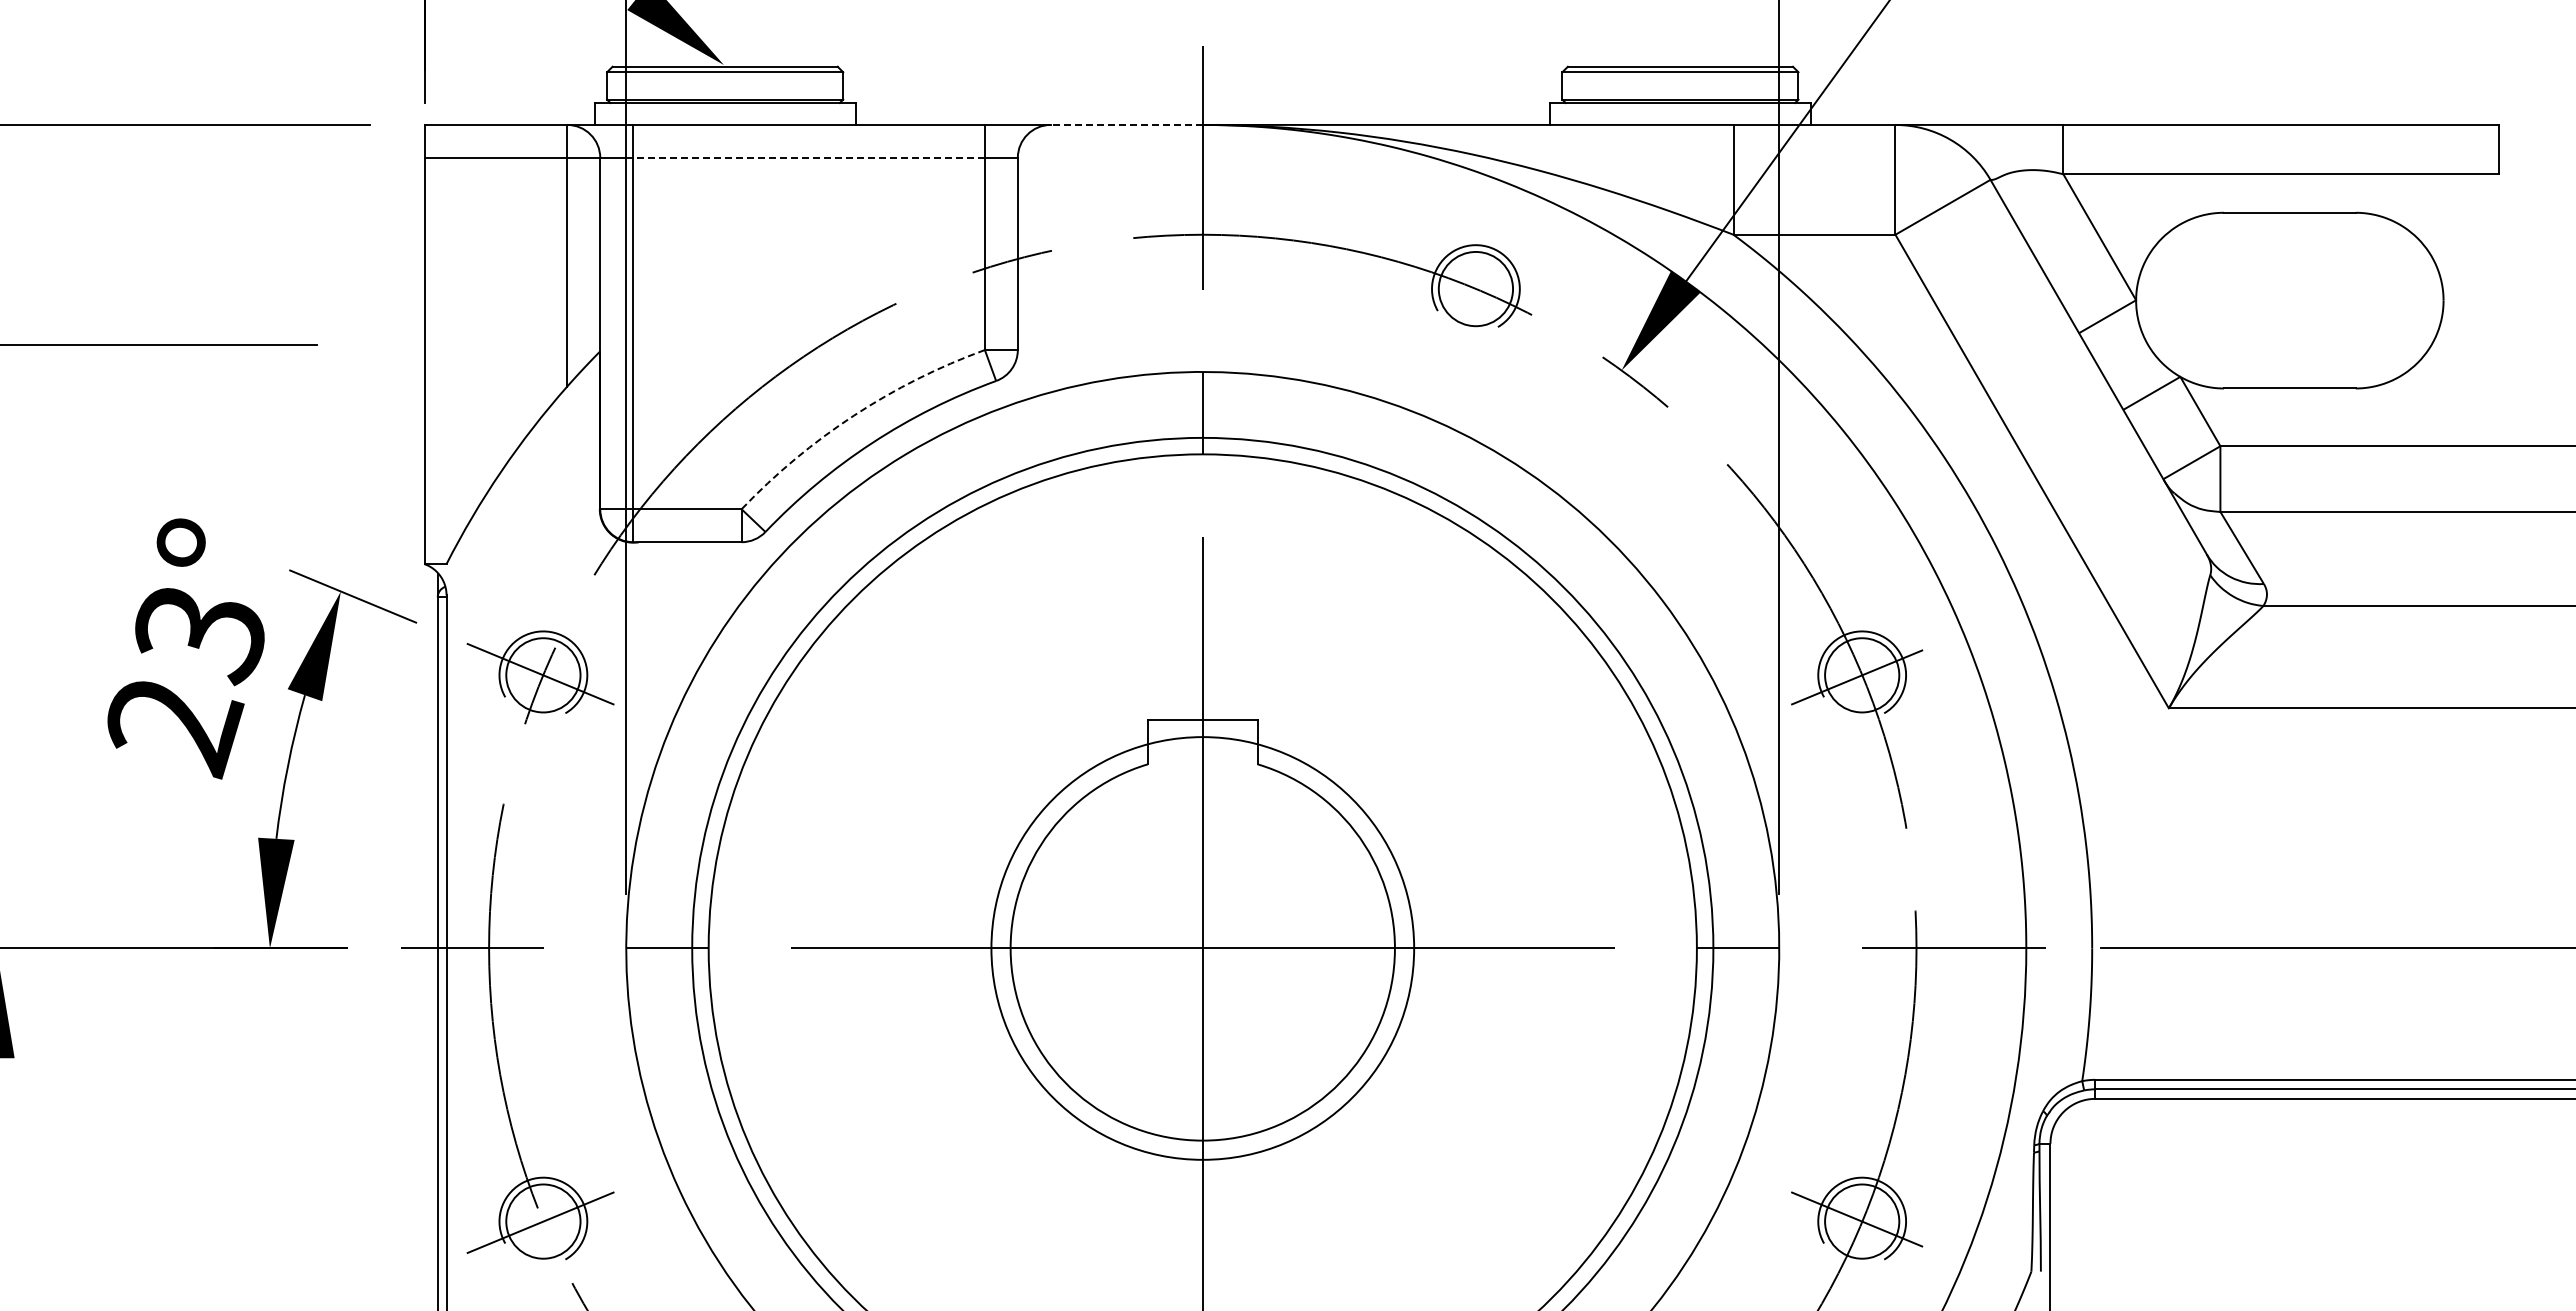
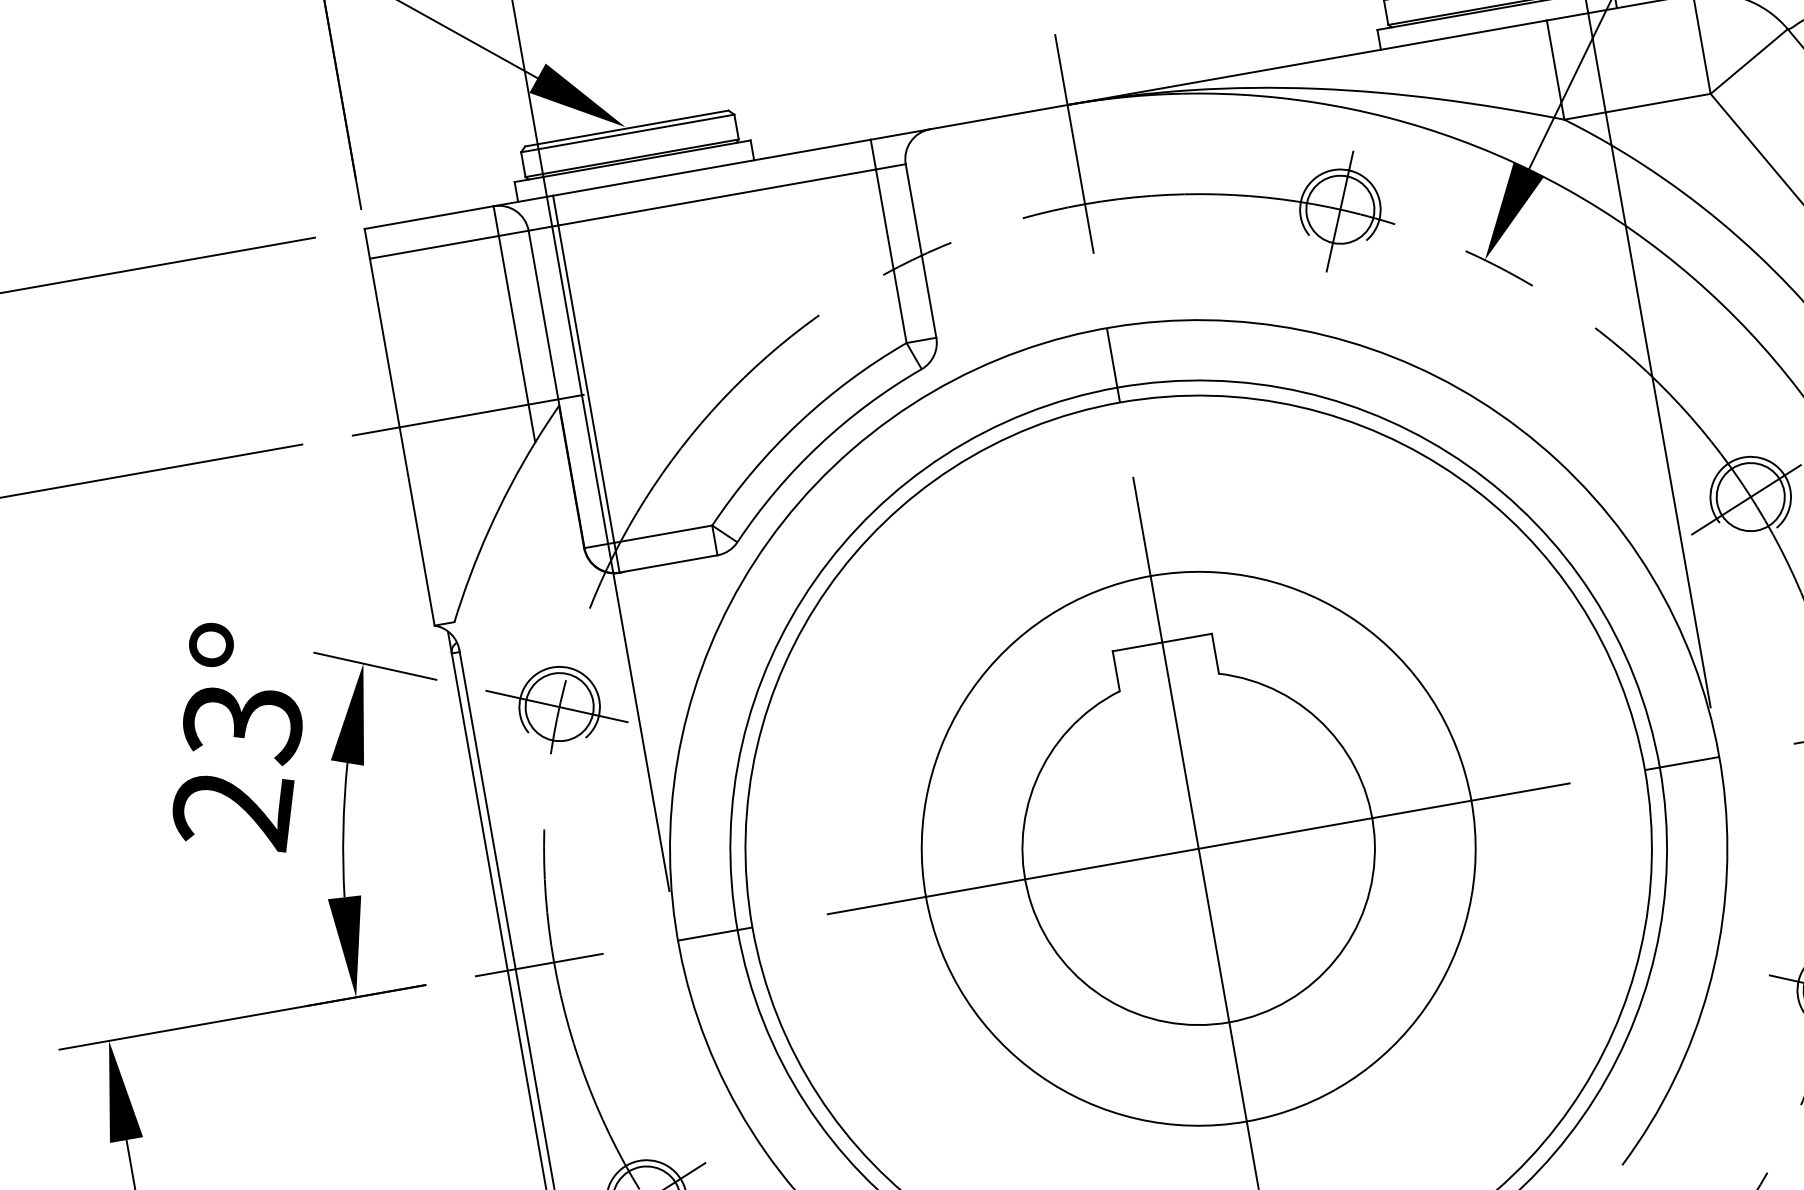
line: (1126, 124) -> (998, 116), dashed -> solid
line: (809, 157) -> (717, 197), dashed -> solid
line: (1475, 290) -> (1340, 211), added
line: (500, 344) -> (468, 415), added
arc: (854, 415) -> (799, 422), dashed -> solid
circle: (1202, 948) -> (1198, 848), size x1.43

